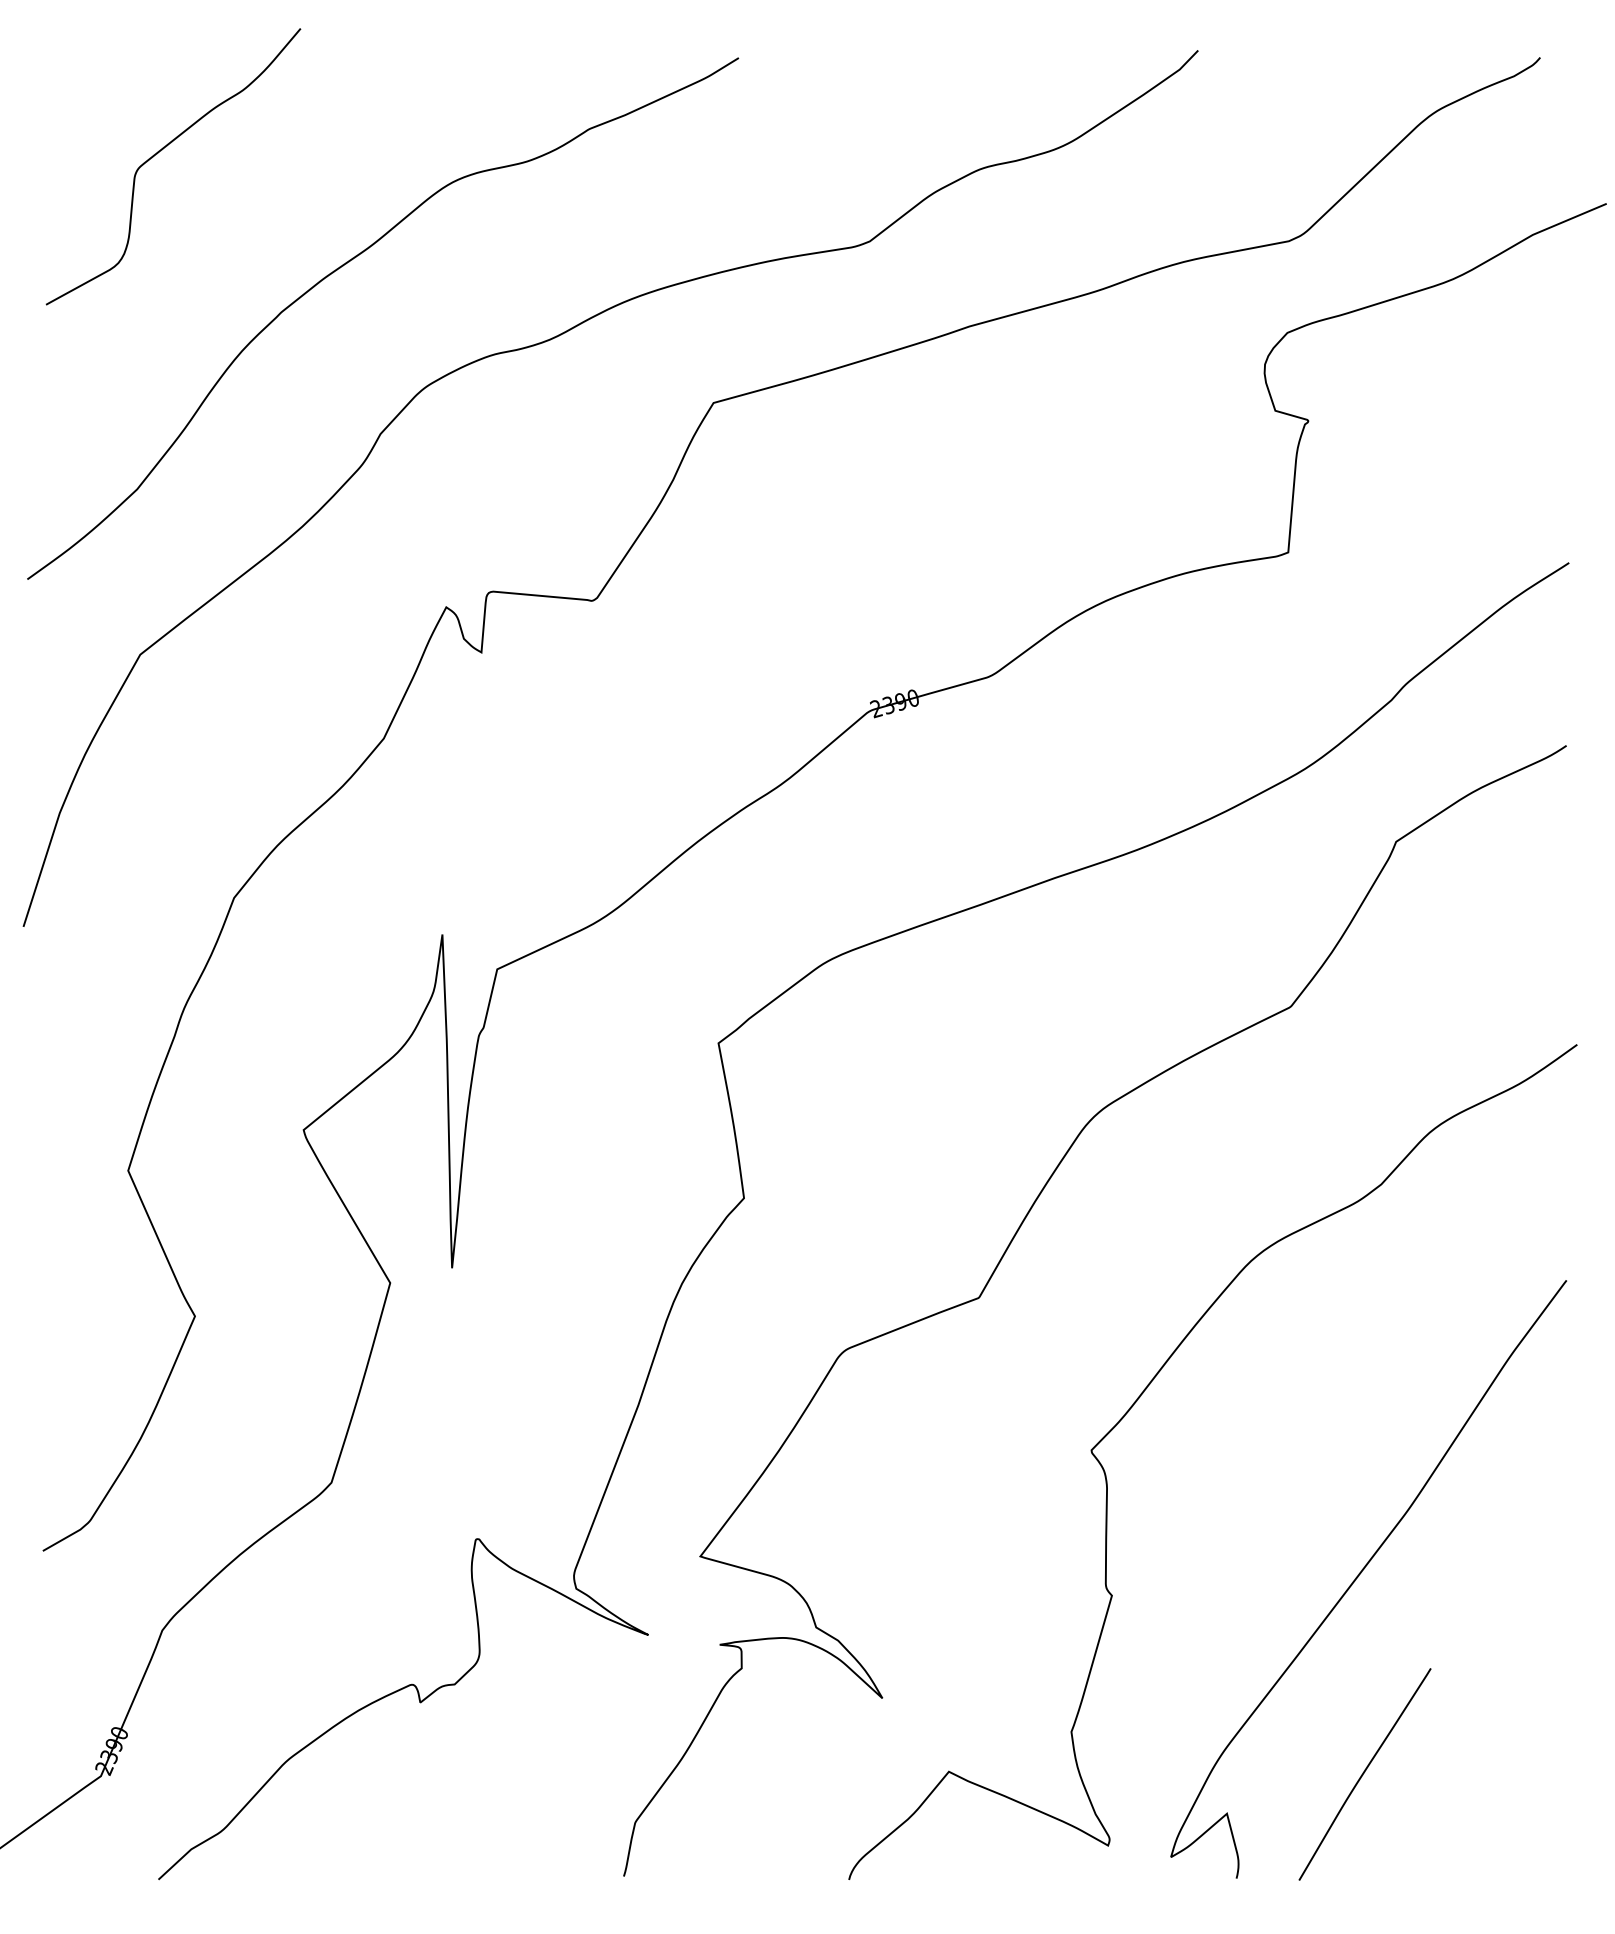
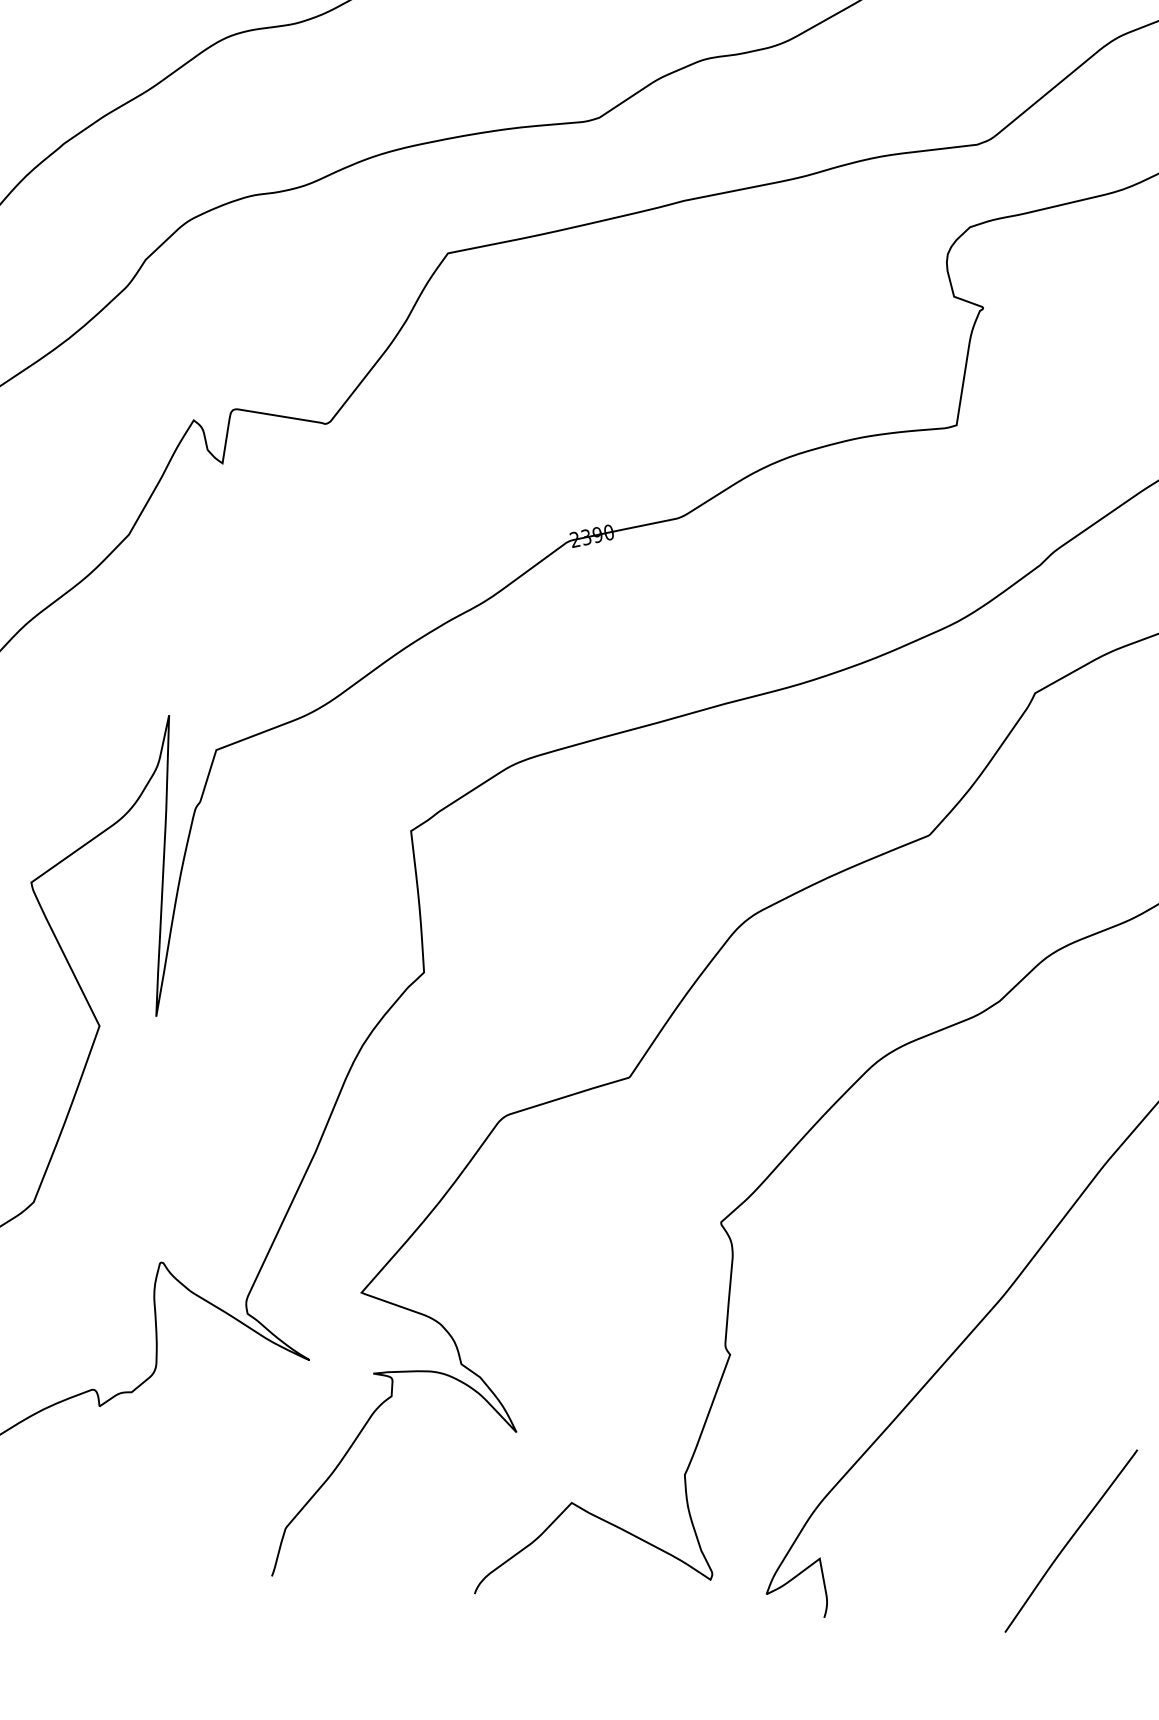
curve: (1364, 1773) -> (1070, 1540), moved

